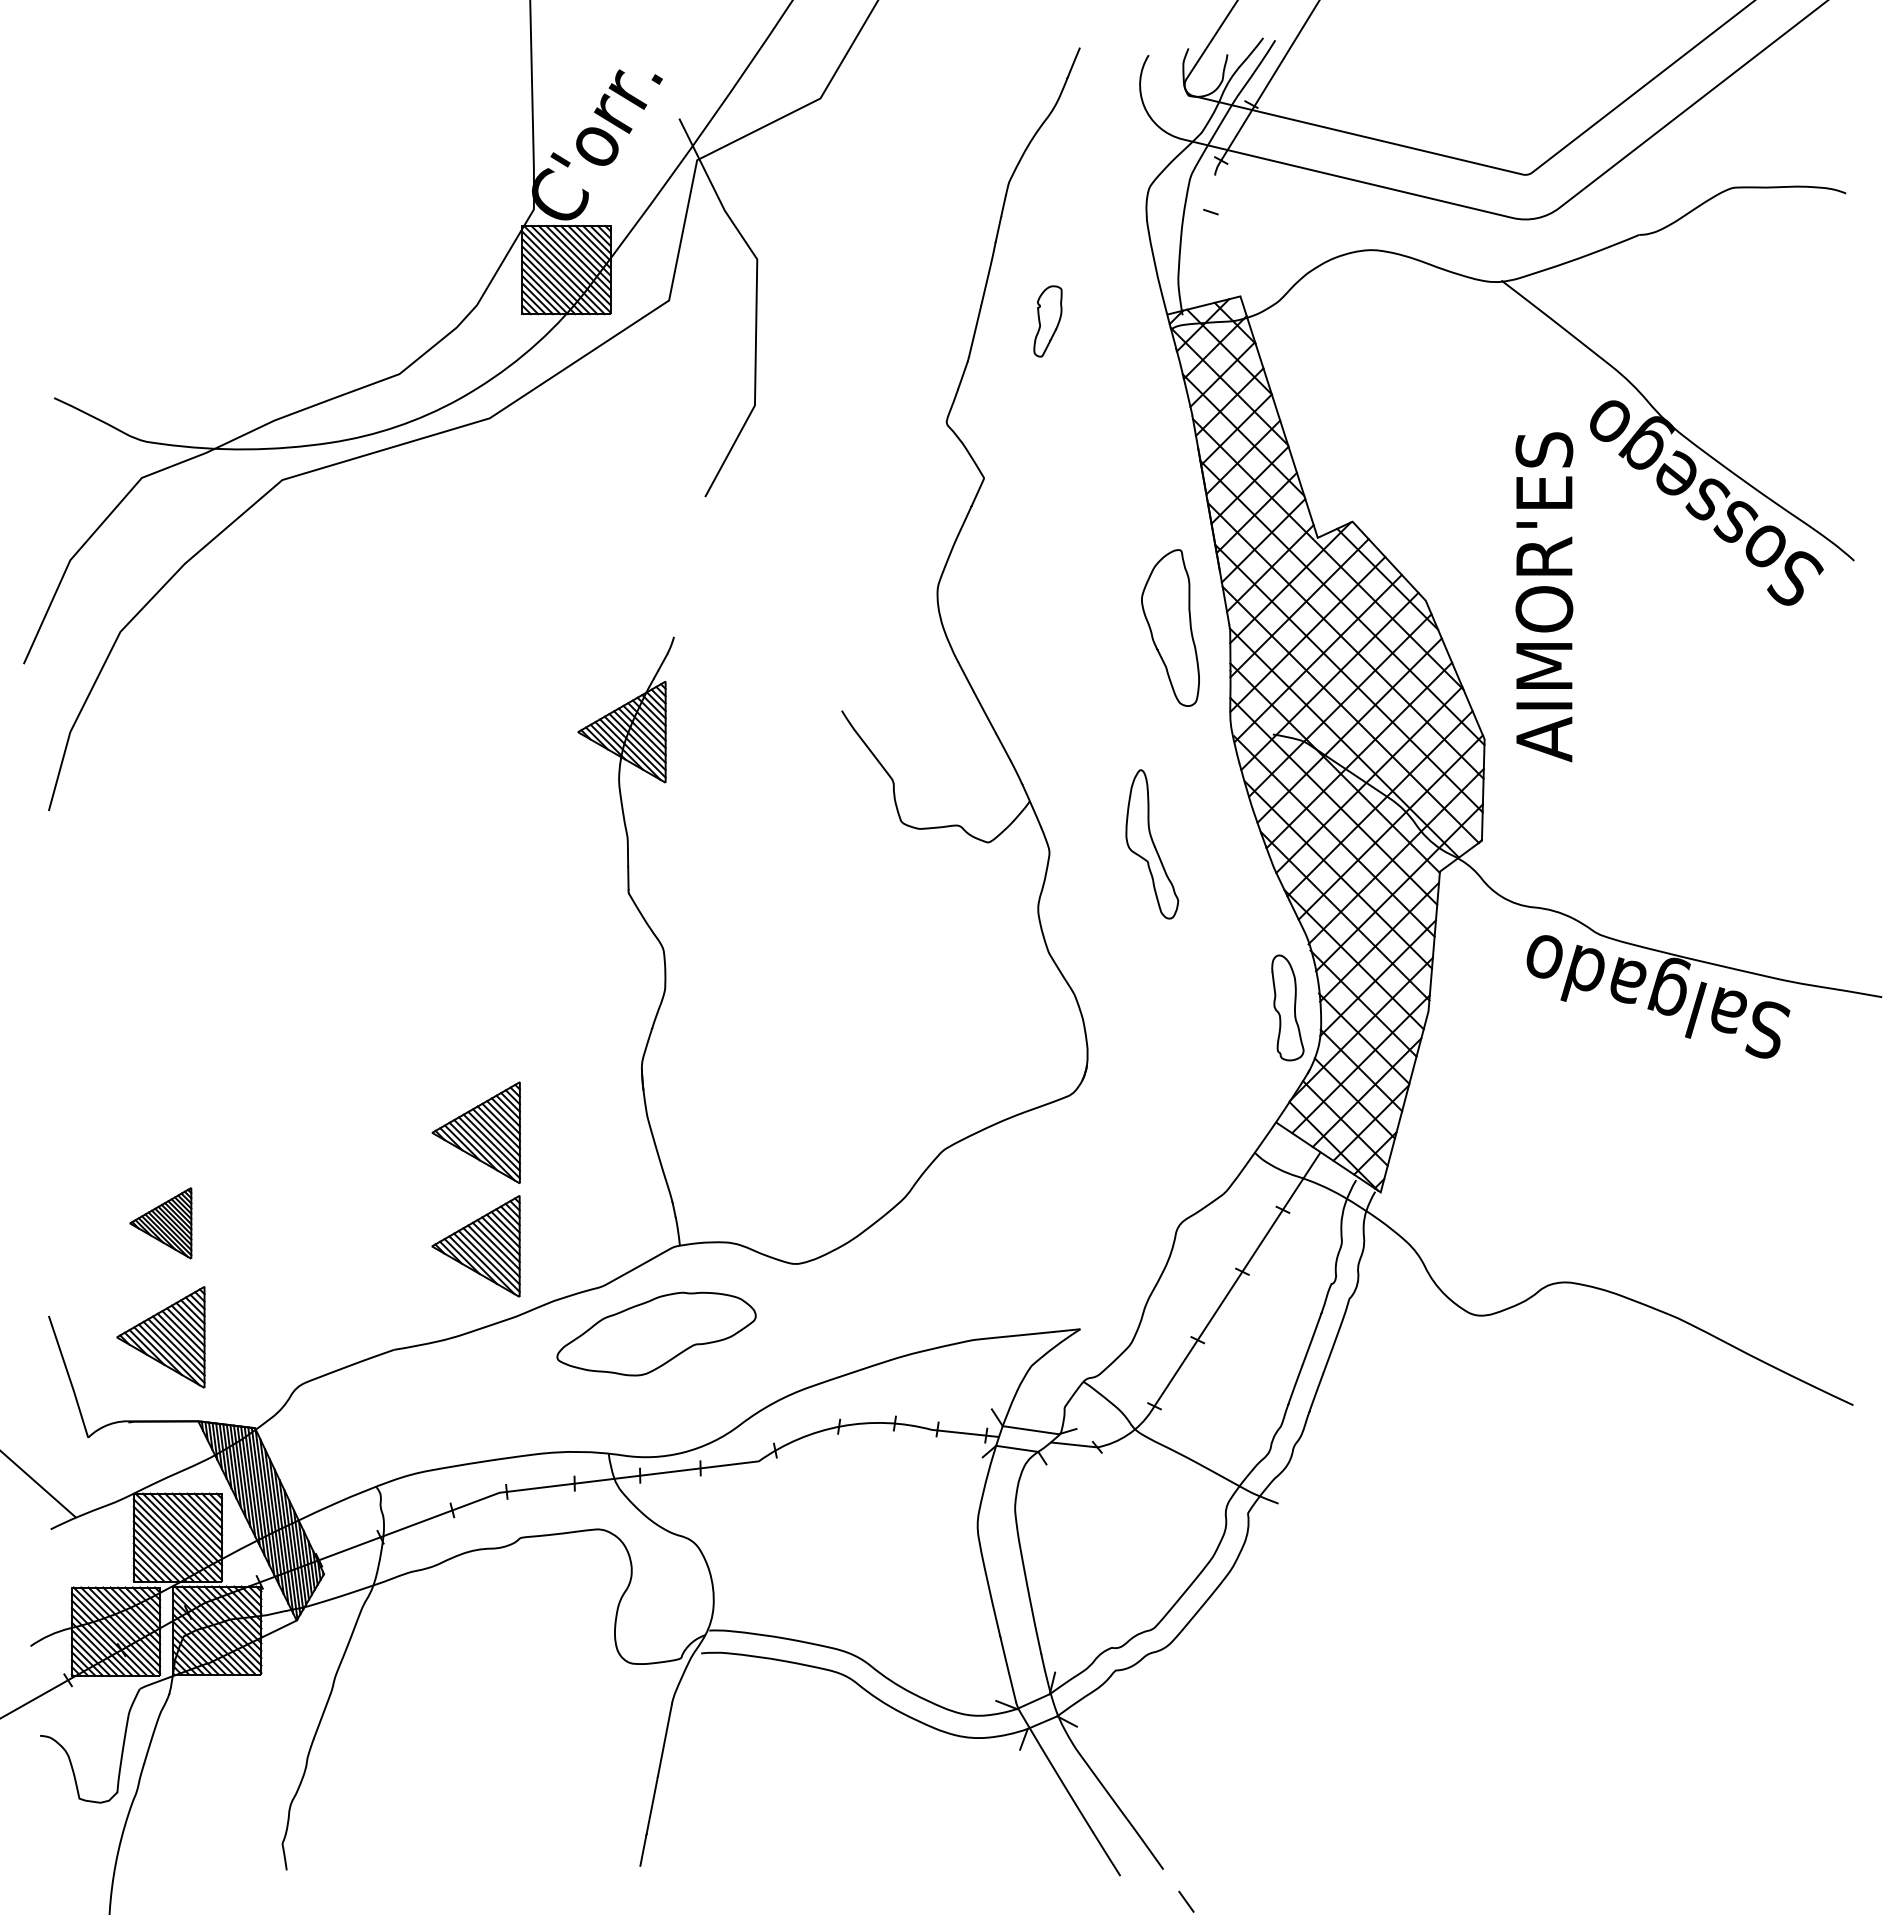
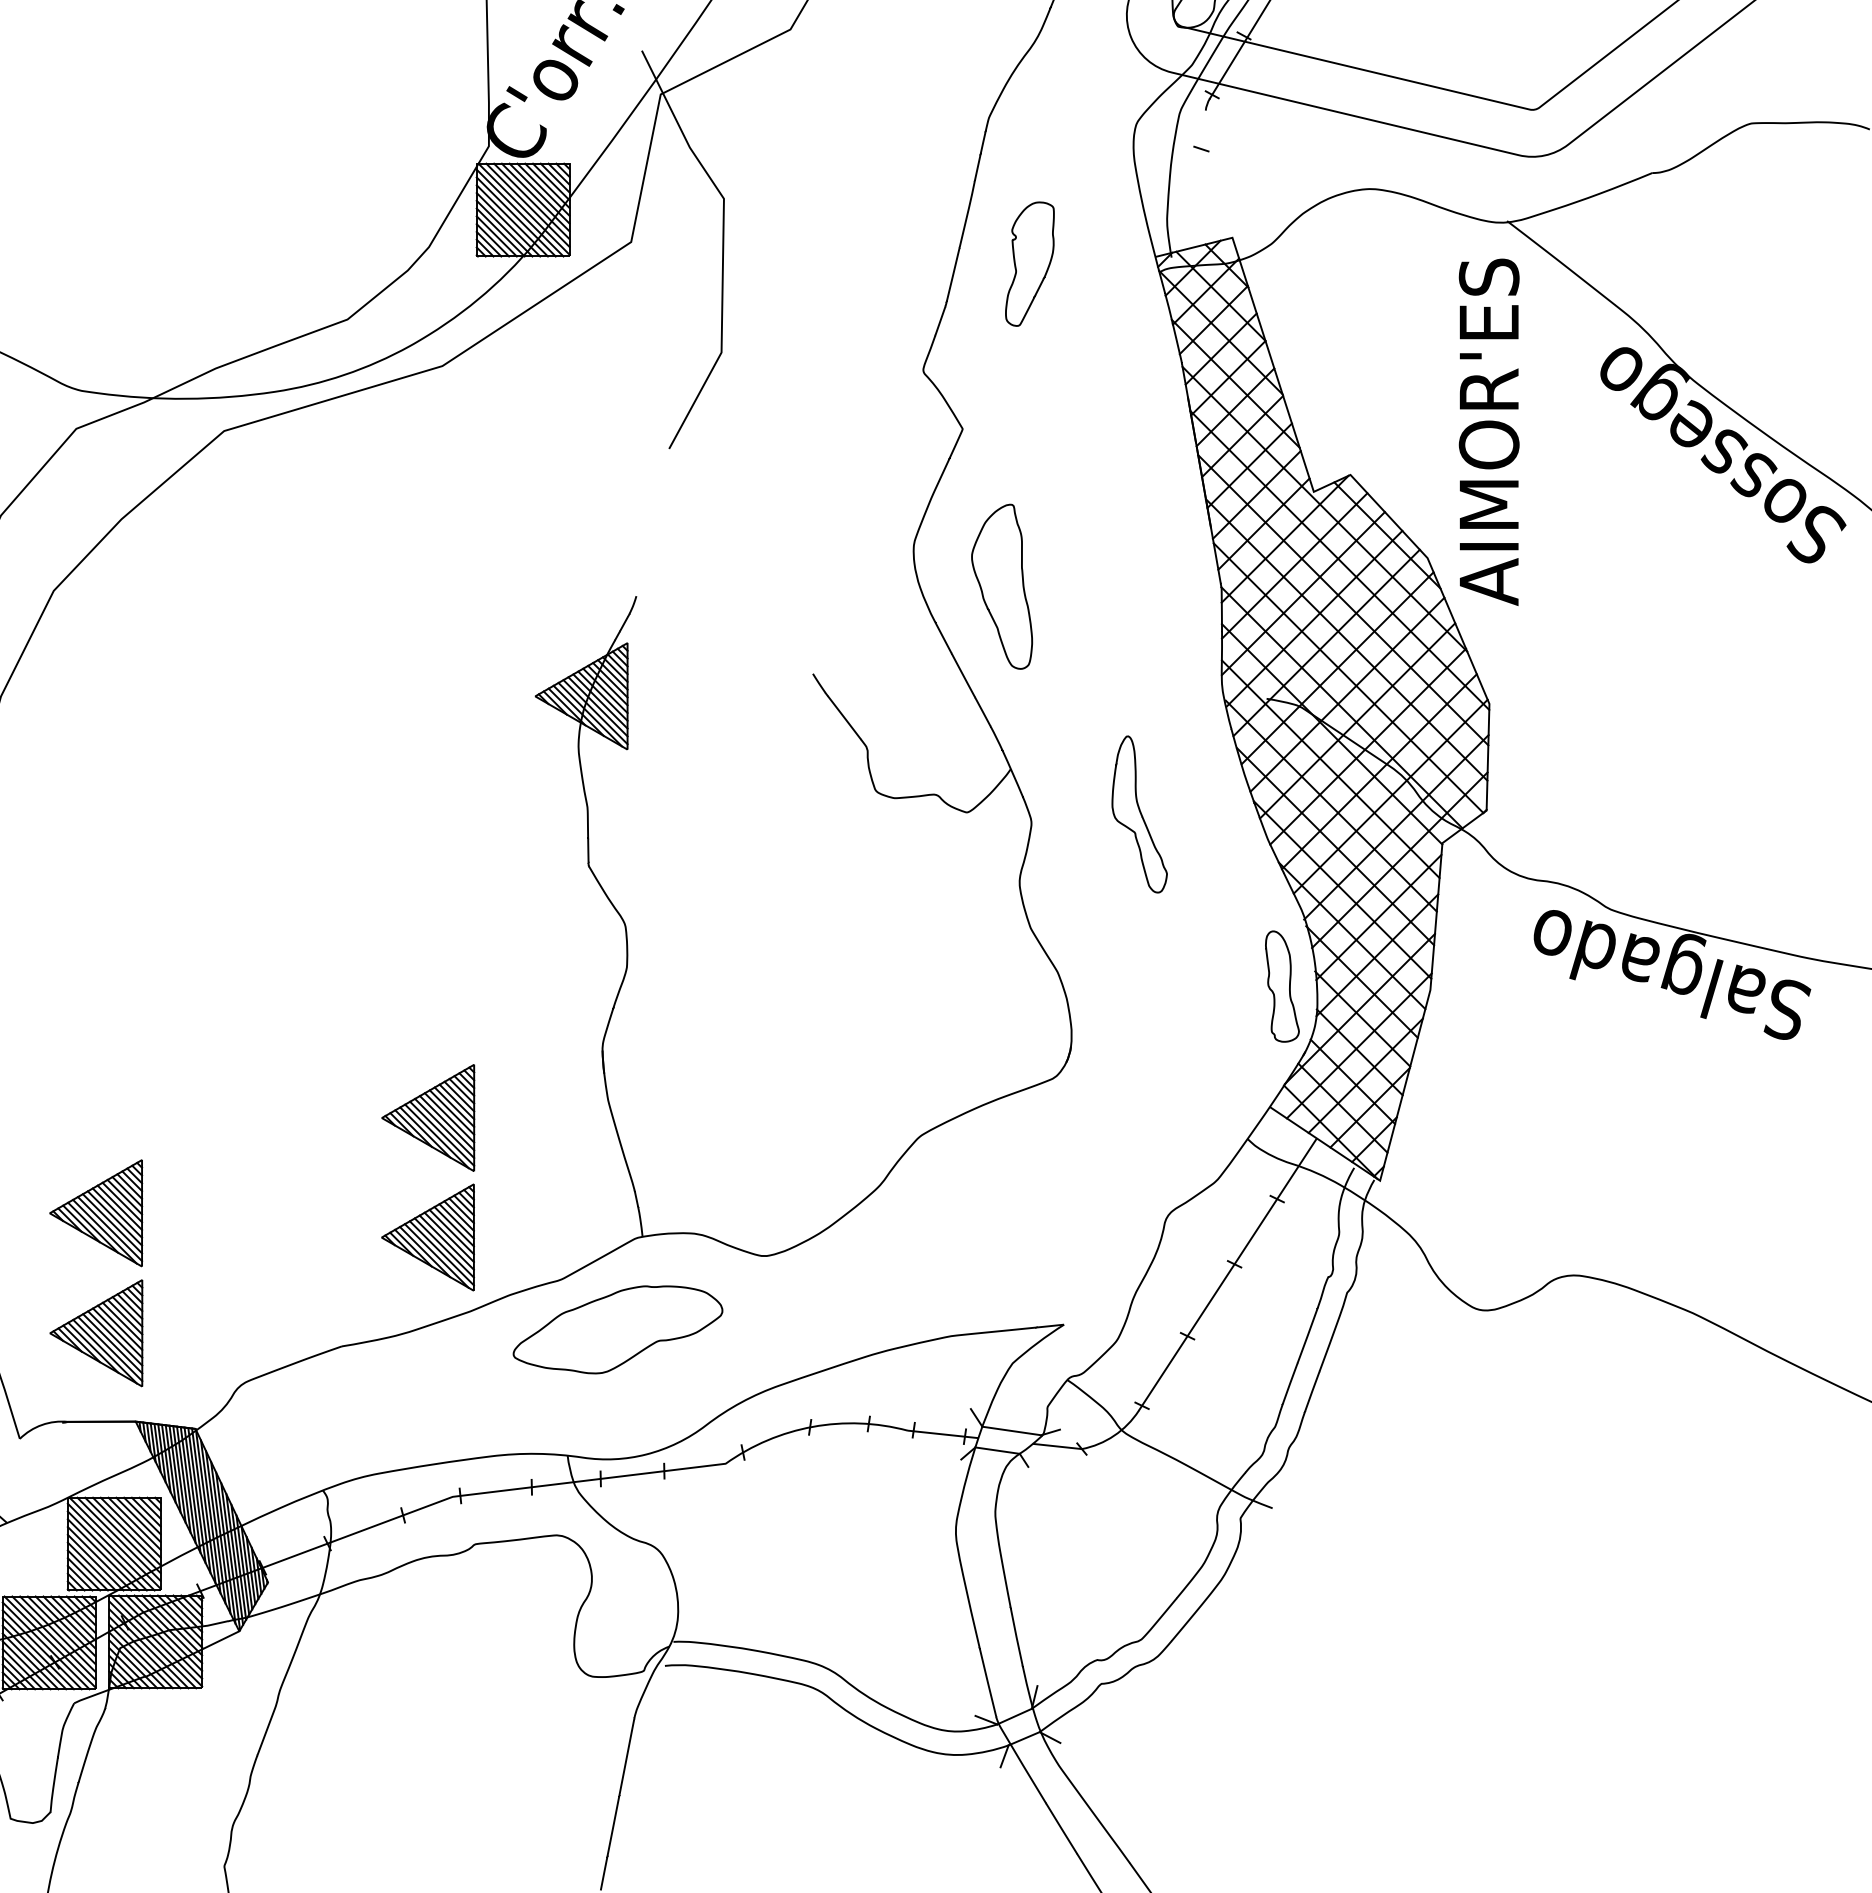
part: (1047, 321) -> (1029, 264), size x1.67
text: (1544, 597) -> (1489, 432), moved
part: (1170, 627) -> (1002, 586), moved
part: (160, 1223) -> (95, 1213), size x1.43

